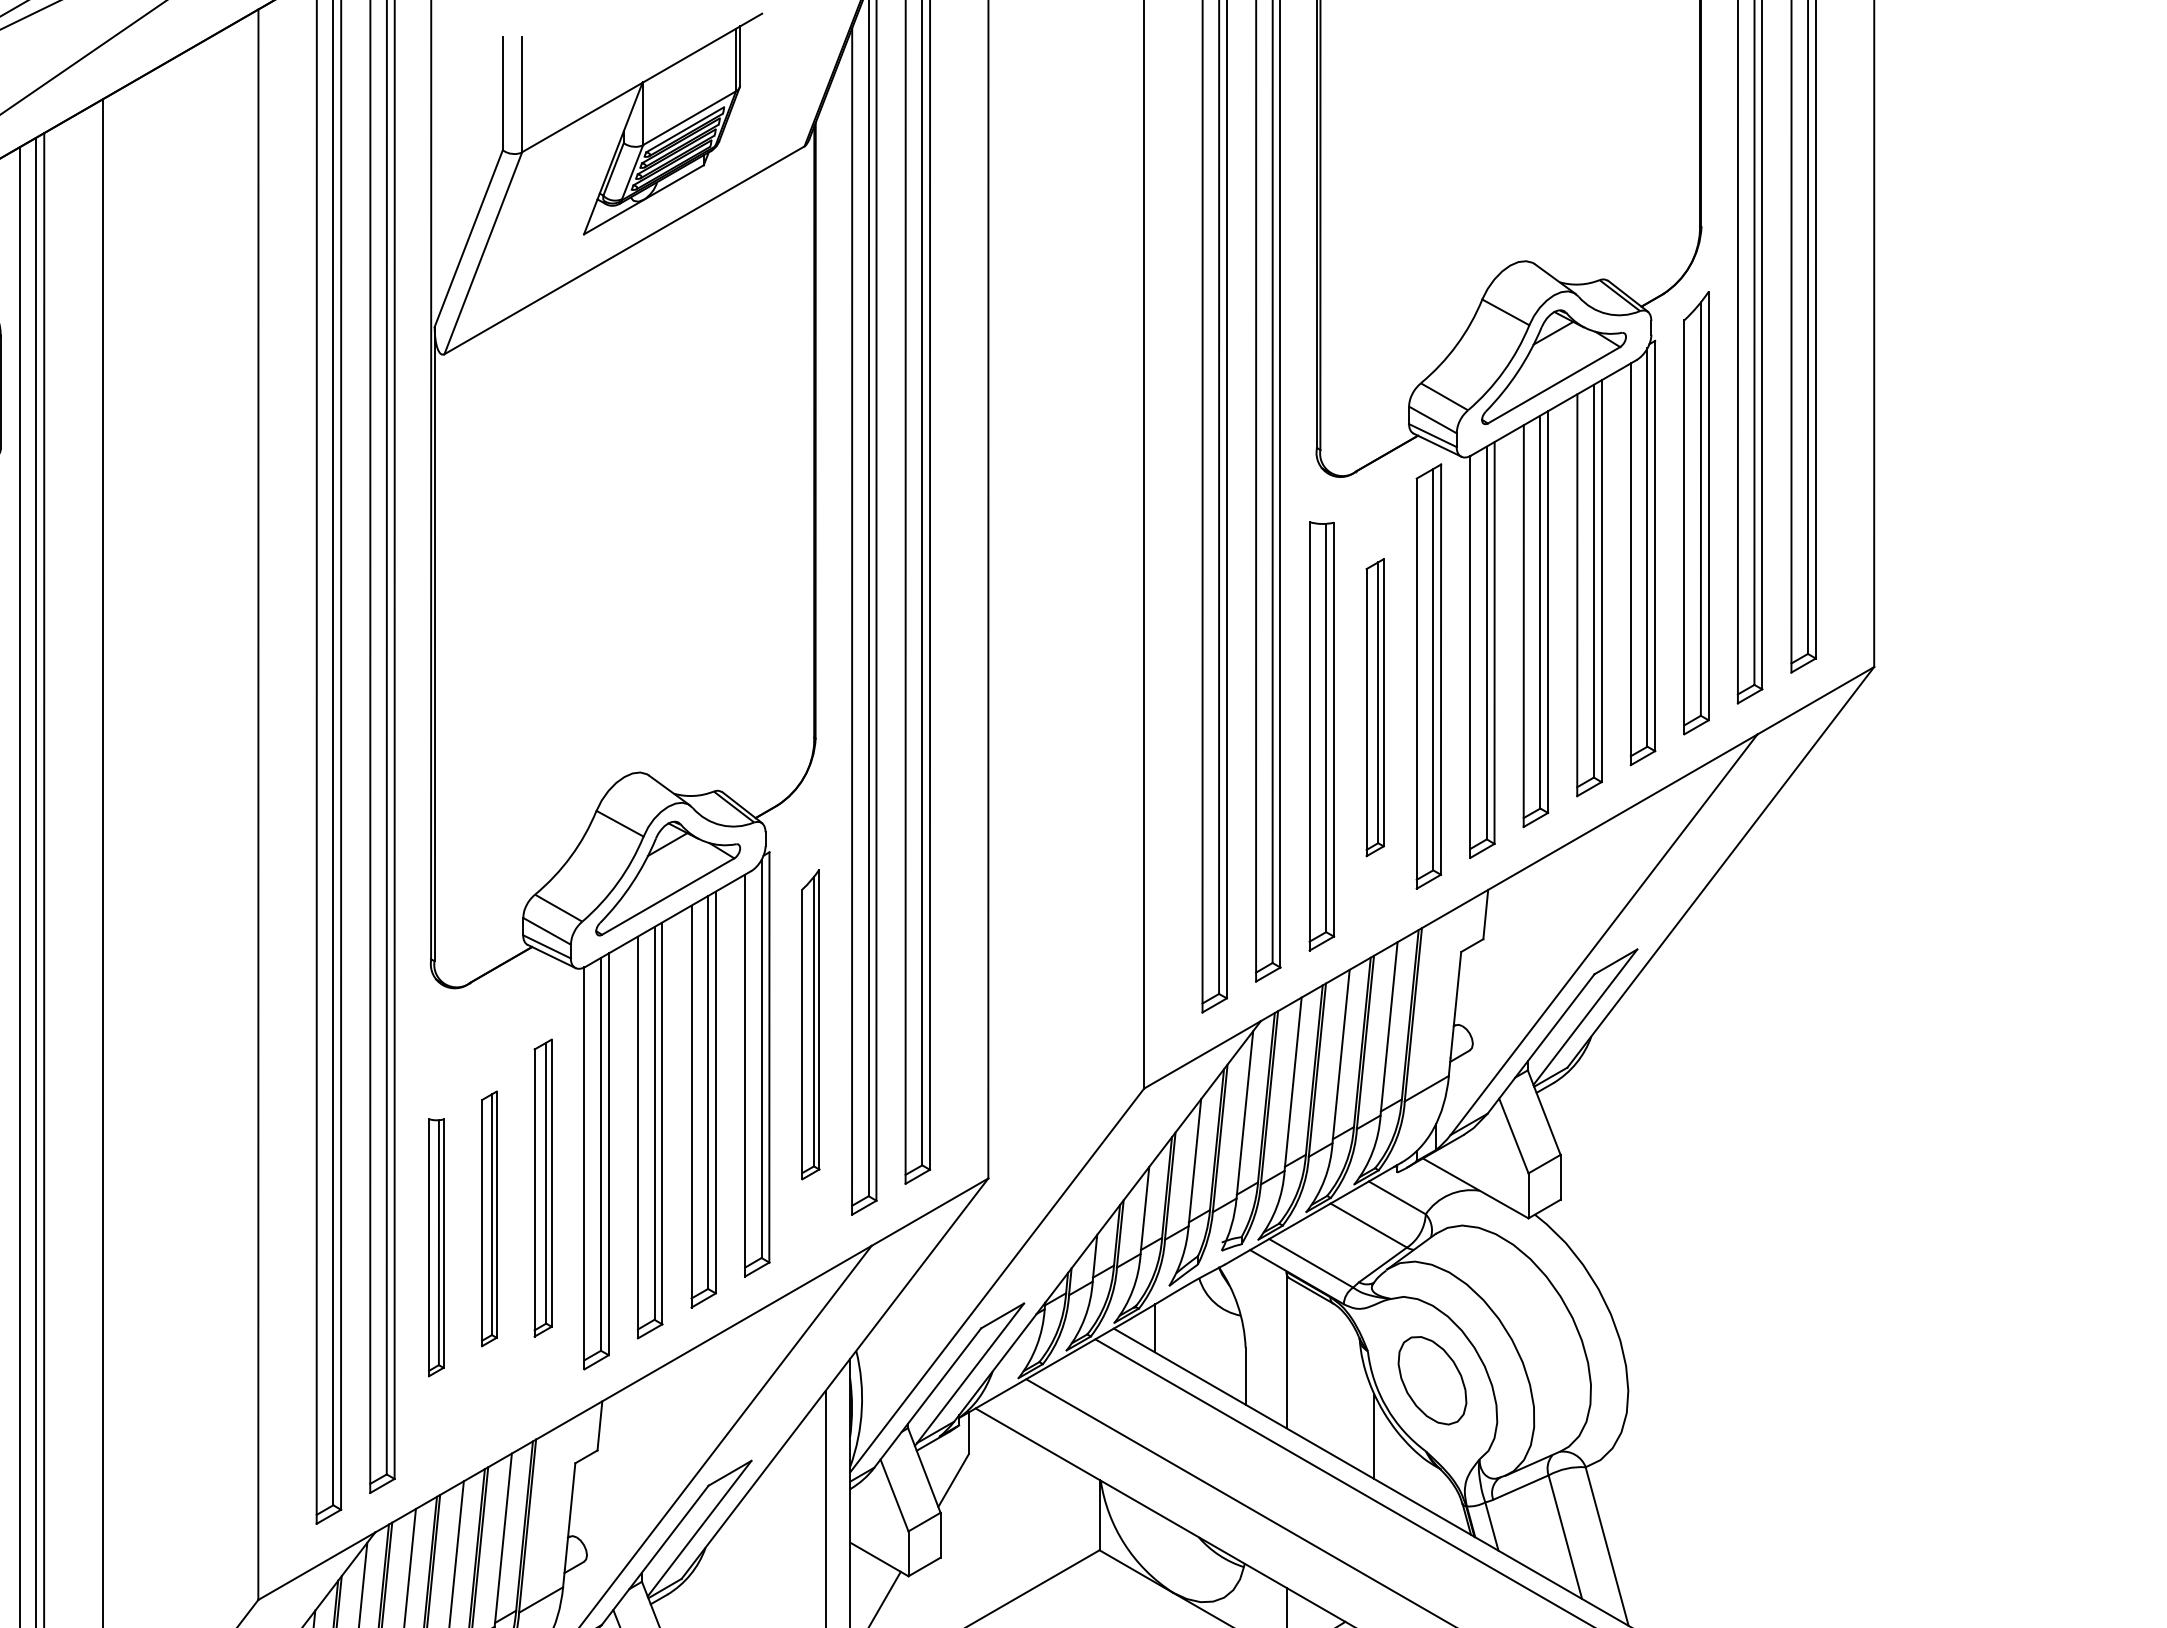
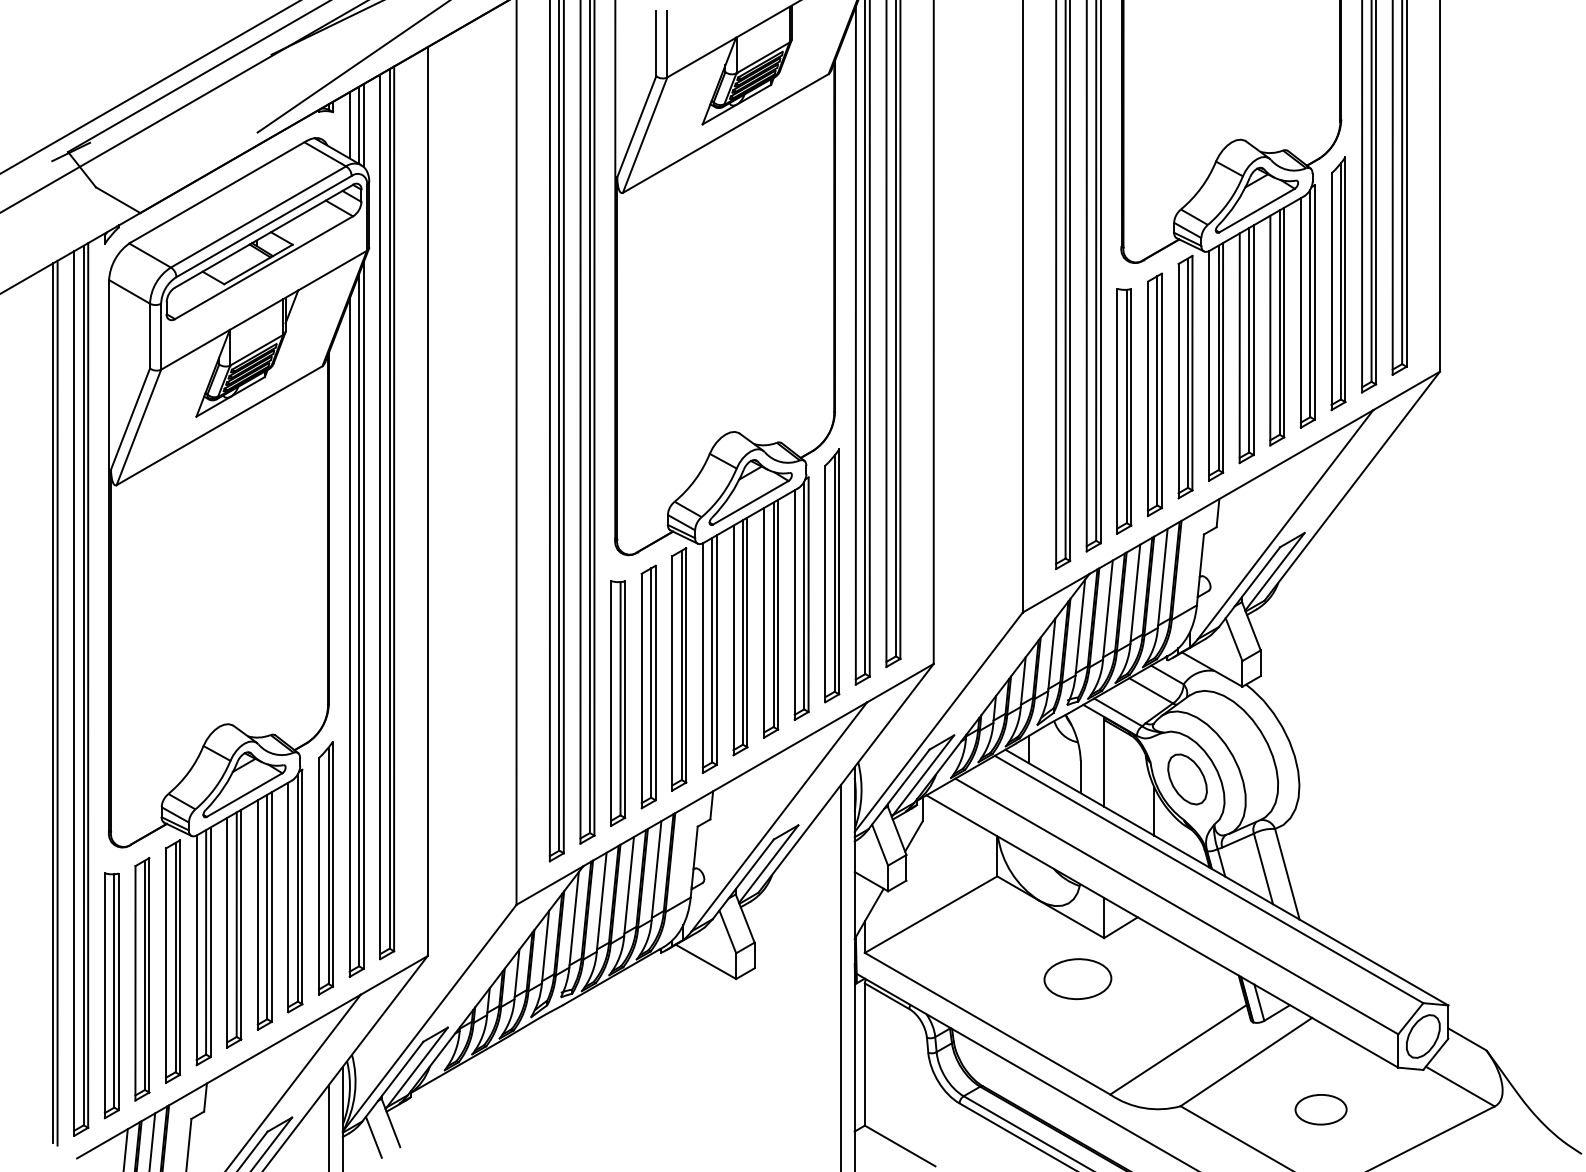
part: (1374, 707) -> (1154, 394), size x1.43
part: (811, 1023) -> (832, 575), size x1.43
part: (543, 1188) -> (679, 669), size x1.43
part: (489, 1217) -> (648, 686), size x1.67
part: (436, 1247) -> (618, 703), size x1.67

